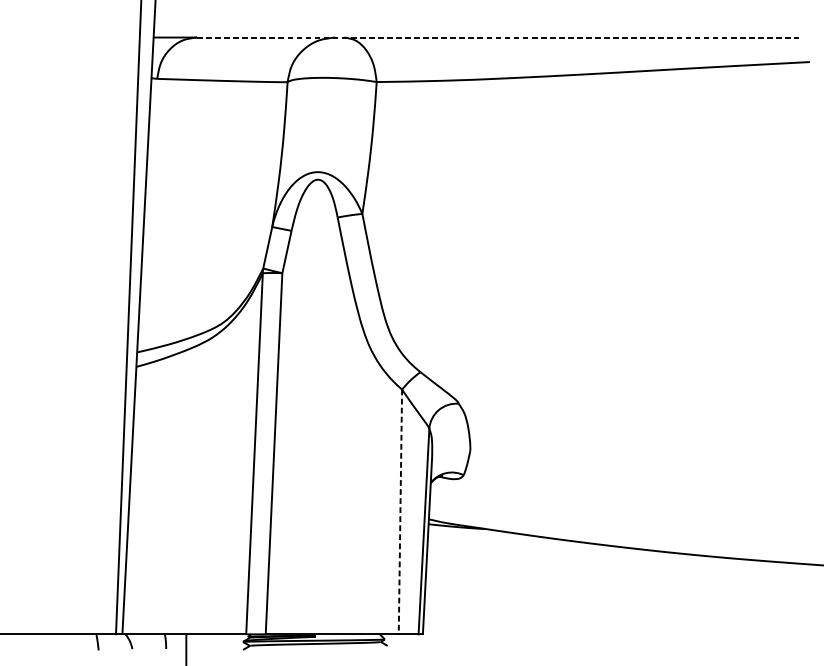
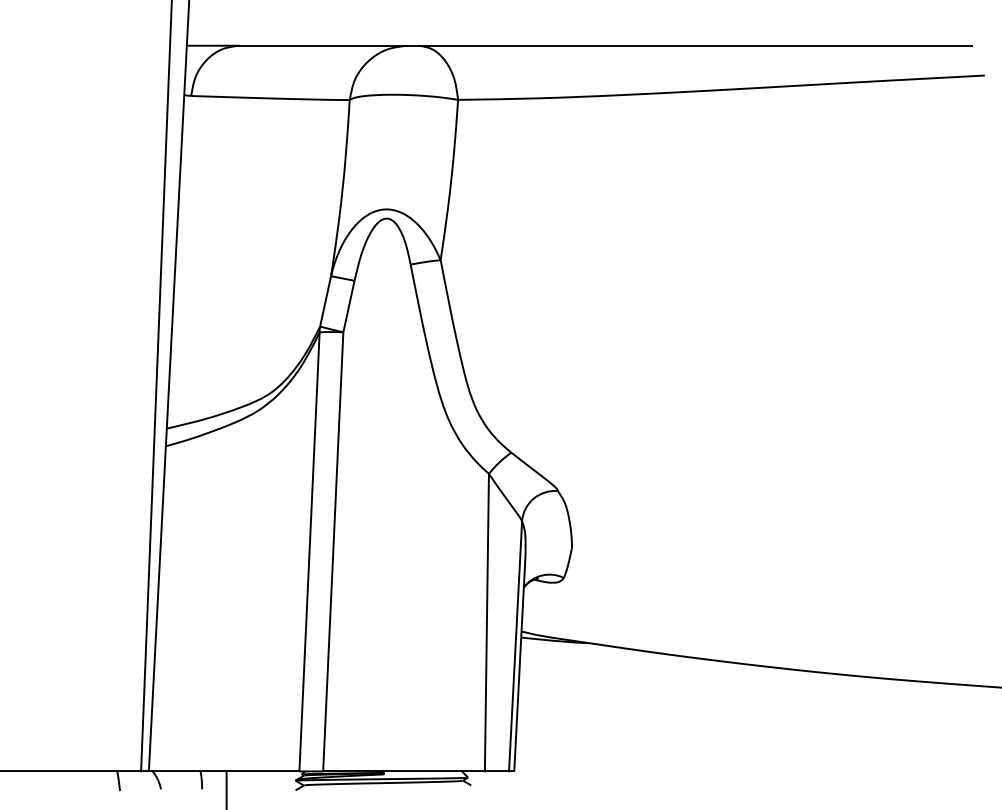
line: (498, 37) -> (606, 45), dashed -> solid
line: (400, 511) -> (486, 622), dashed -> solid

